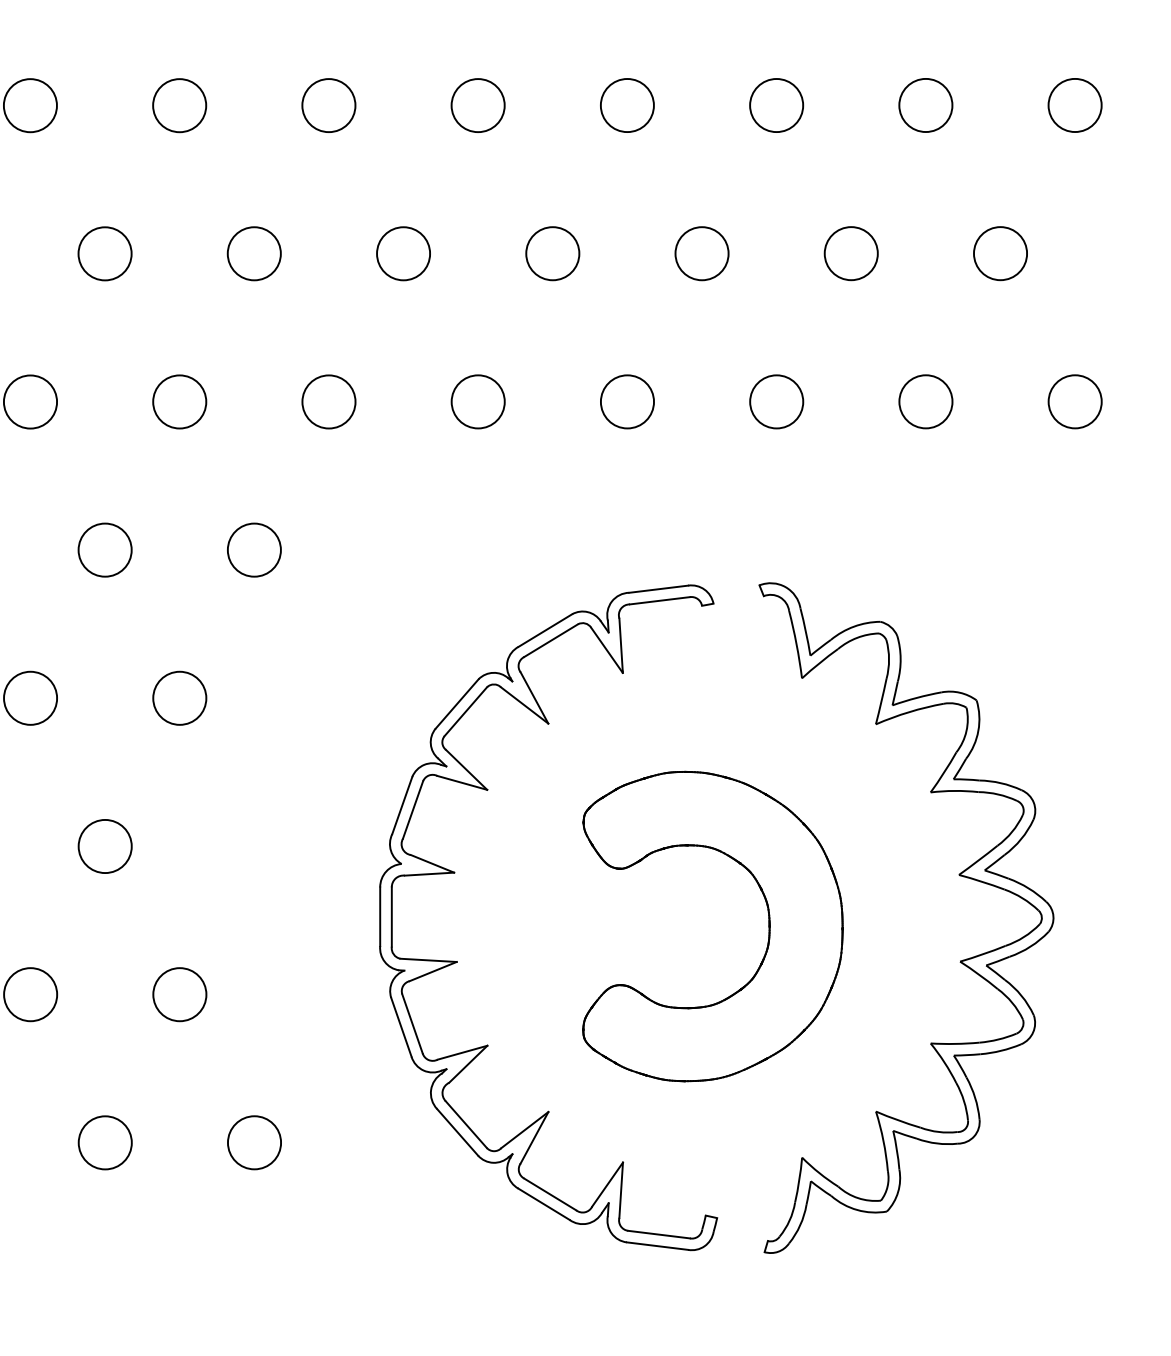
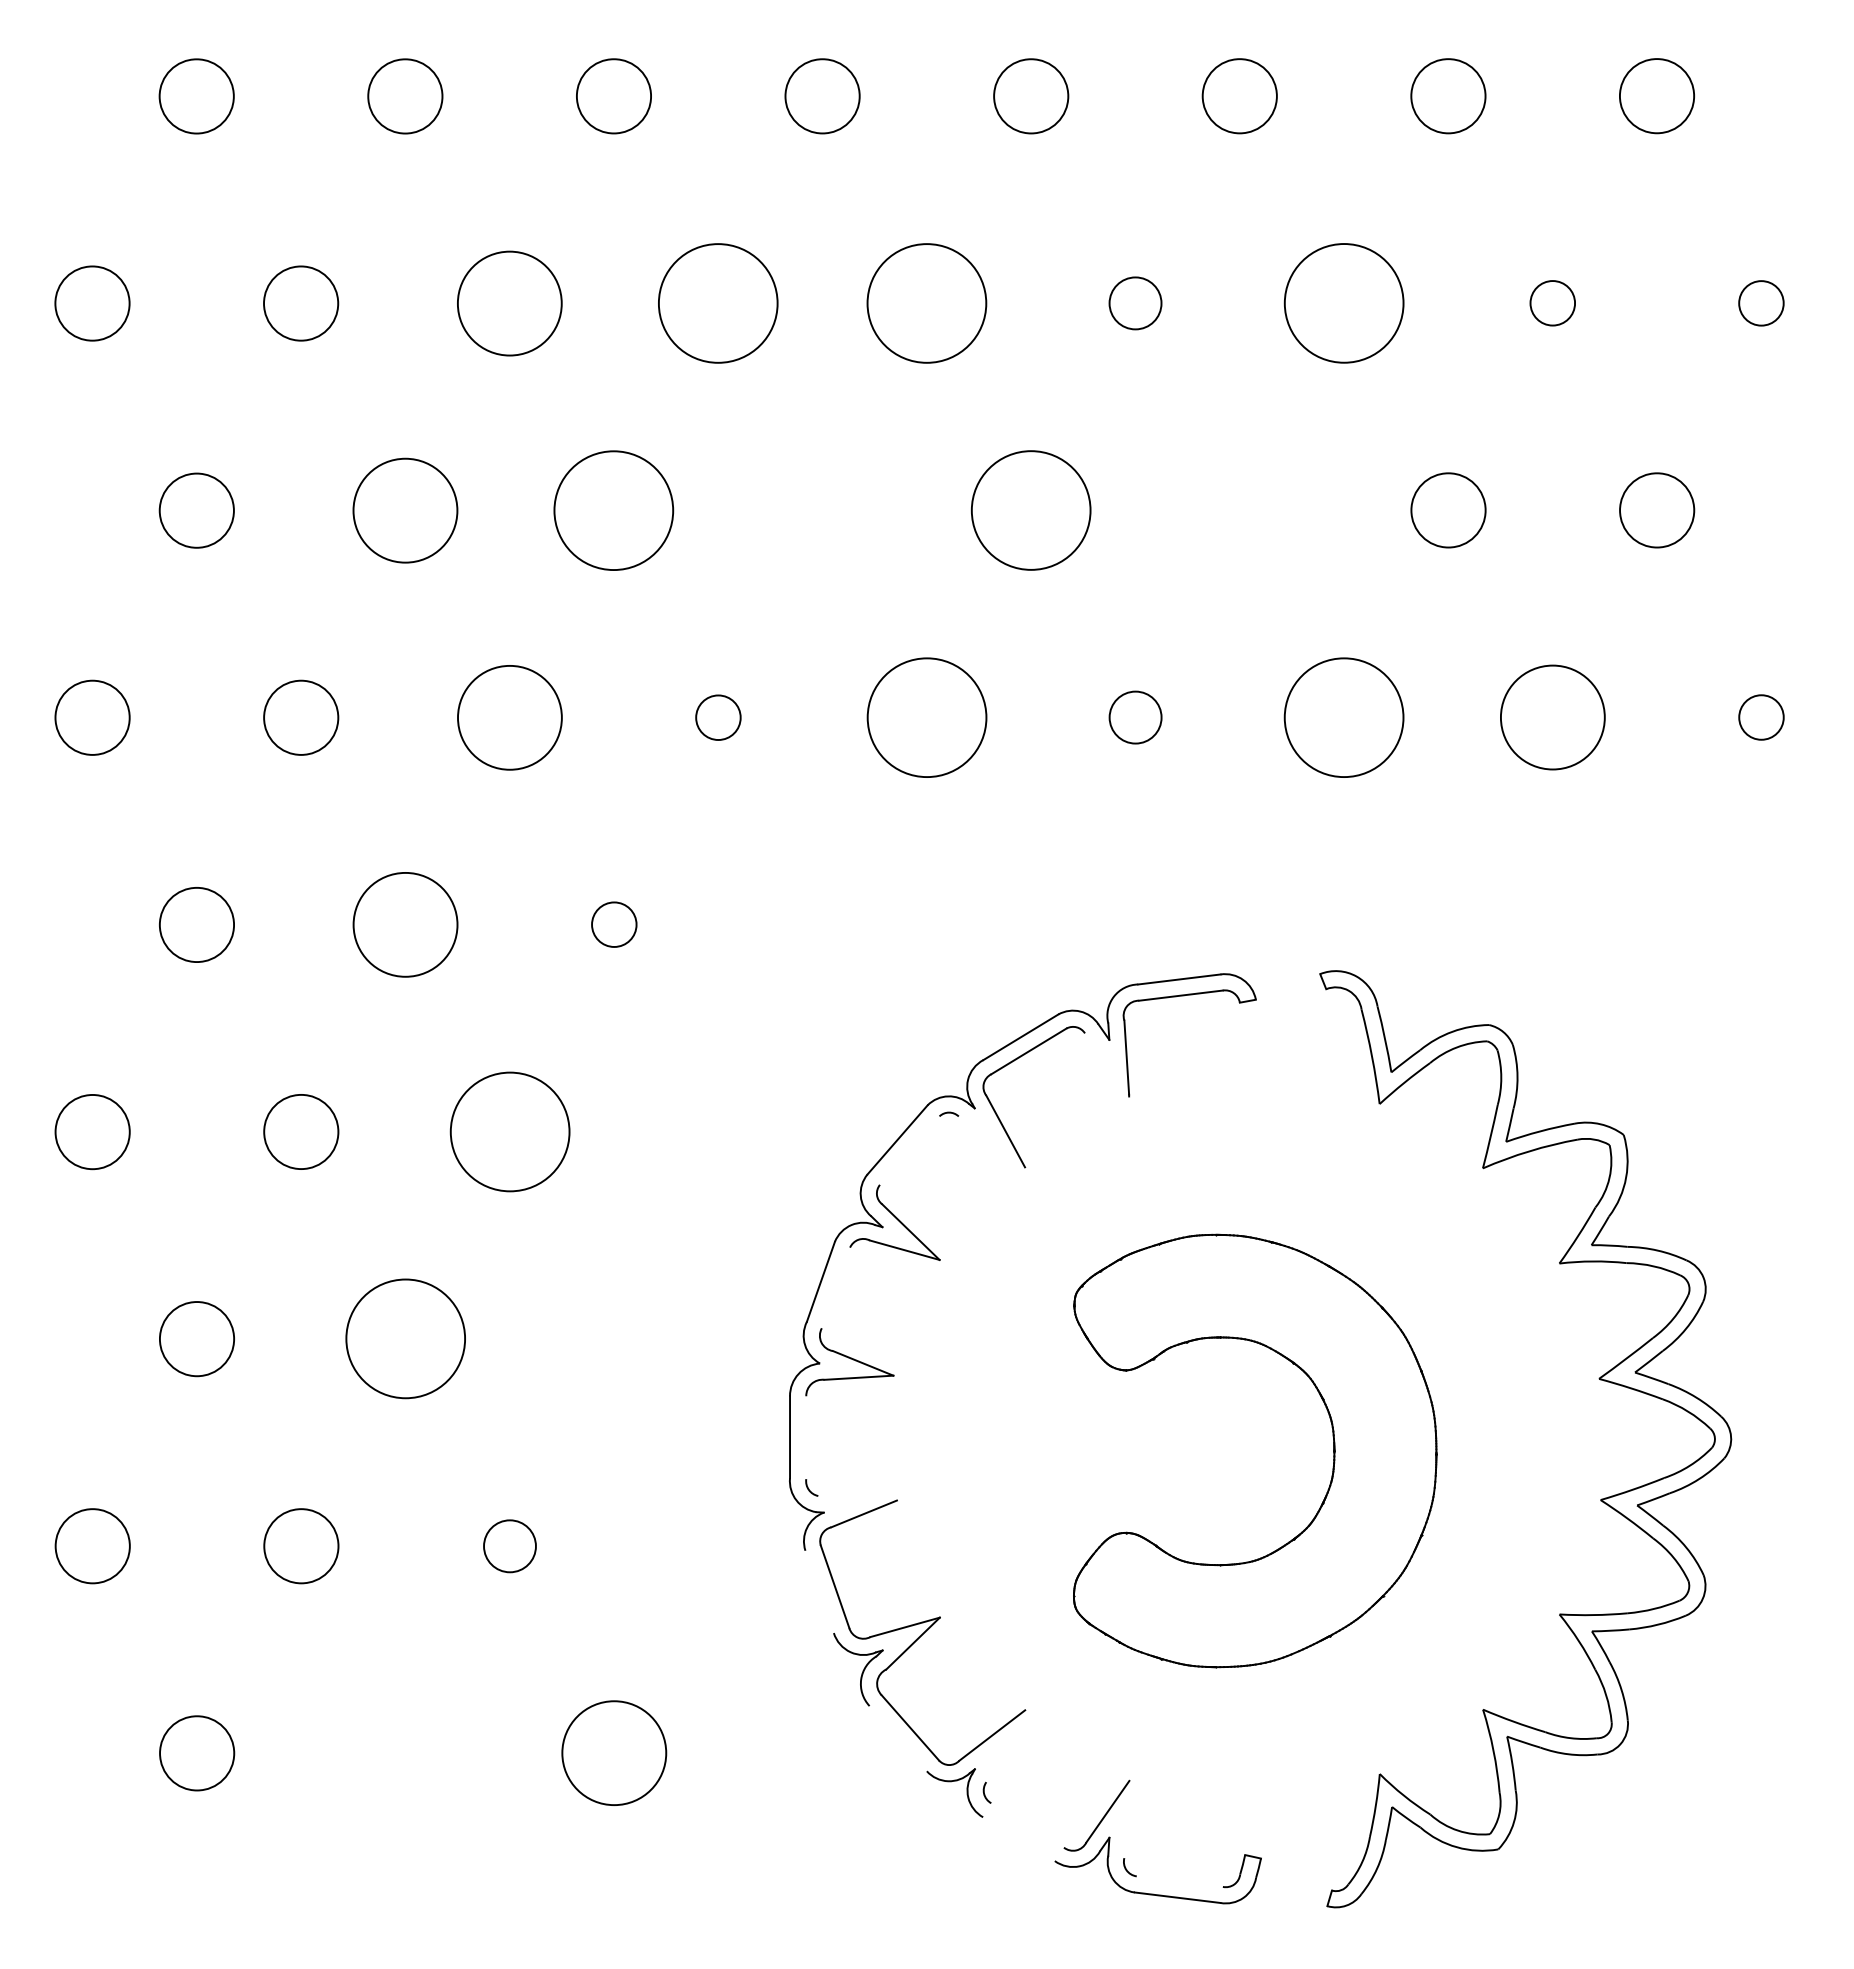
circle: (179, 105) -> (509, 303), size x1.4
circle: (329, 105) -> (718, 303), size x1.6
circle: (477, 105) -> (926, 303), size x1.6
circle: (627, 105) -> (1135, 303), size x0.7
circle: (776, 105) -> (1344, 303), size x1.6
circle: (925, 105) -> (1552, 303), size x0.6
circle: (1075, 105) -> (1761, 303), size x0.6
circle: (105, 253) -> (405, 510), size x1.4
circle: (254, 253) -> (614, 510), size x1.6
circle: (403, 253) -> (822, 510), removed
circle: (552, 253) -> (1031, 510), size x1.6
circle: (701, 253) -> (1239, 510), removed
circle: (179, 401) -> (509, 717), size x1.4
circle: (329, 401) -> (718, 717), size x0.6
circle: (477, 401) -> (926, 717), size x1.6
circle: (627, 401) -> (1135, 717), size x0.7
circle: (776, 401) -> (1344, 717), size x1.6
circle: (925, 401) -> (1552, 717), size x1.4
circle: (1075, 401) -> (1761, 717), size x0.6
circle: (105, 549) -> (405, 924), size x1.4
circle: (254, 549) -> (614, 924), size x0.6
line: (607, 650) -> (1107, 1064), removed
circle: (179, 697) -> (509, 1131), size x1.6
line: (524, 705) -> (991, 1141), removed
line: (465, 711) -> (909, 1150), removed
line: (412, 809) -> (835, 1287), removed
circle: (105, 846) -> (405, 1339), size x1.6
line: (391, 916) -> (806, 1437), removed
line: (428, 960) -> (857, 1498), removed
circle: (179, 994) -> (509, 1546), size x0.7
line: (401, 1027) -> (819, 1591), removed
line: (457, 1132) -> (897, 1738), removed
line: (534, 1137) -> (1005, 1746), removed
circle: (105, 1142) -> (405, 1753), removed
circle: (254, 1142) -> (614, 1753), size x1.4
line: (620, 1190) -> (1126, 1819), removed
line: (550, 1194) -> (1027, 1825), removed
line: (543, 1204) -> (1018, 1839), removed
line: (658, 1234) -> (1179, 1881), removed

